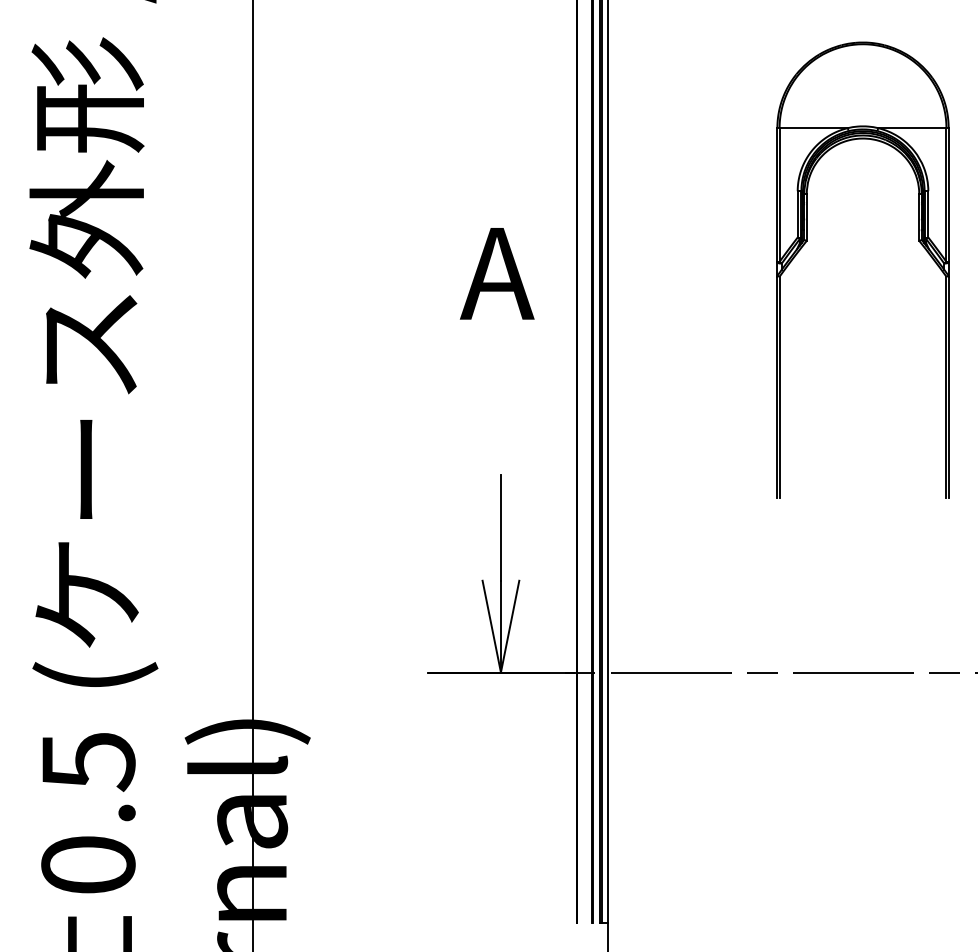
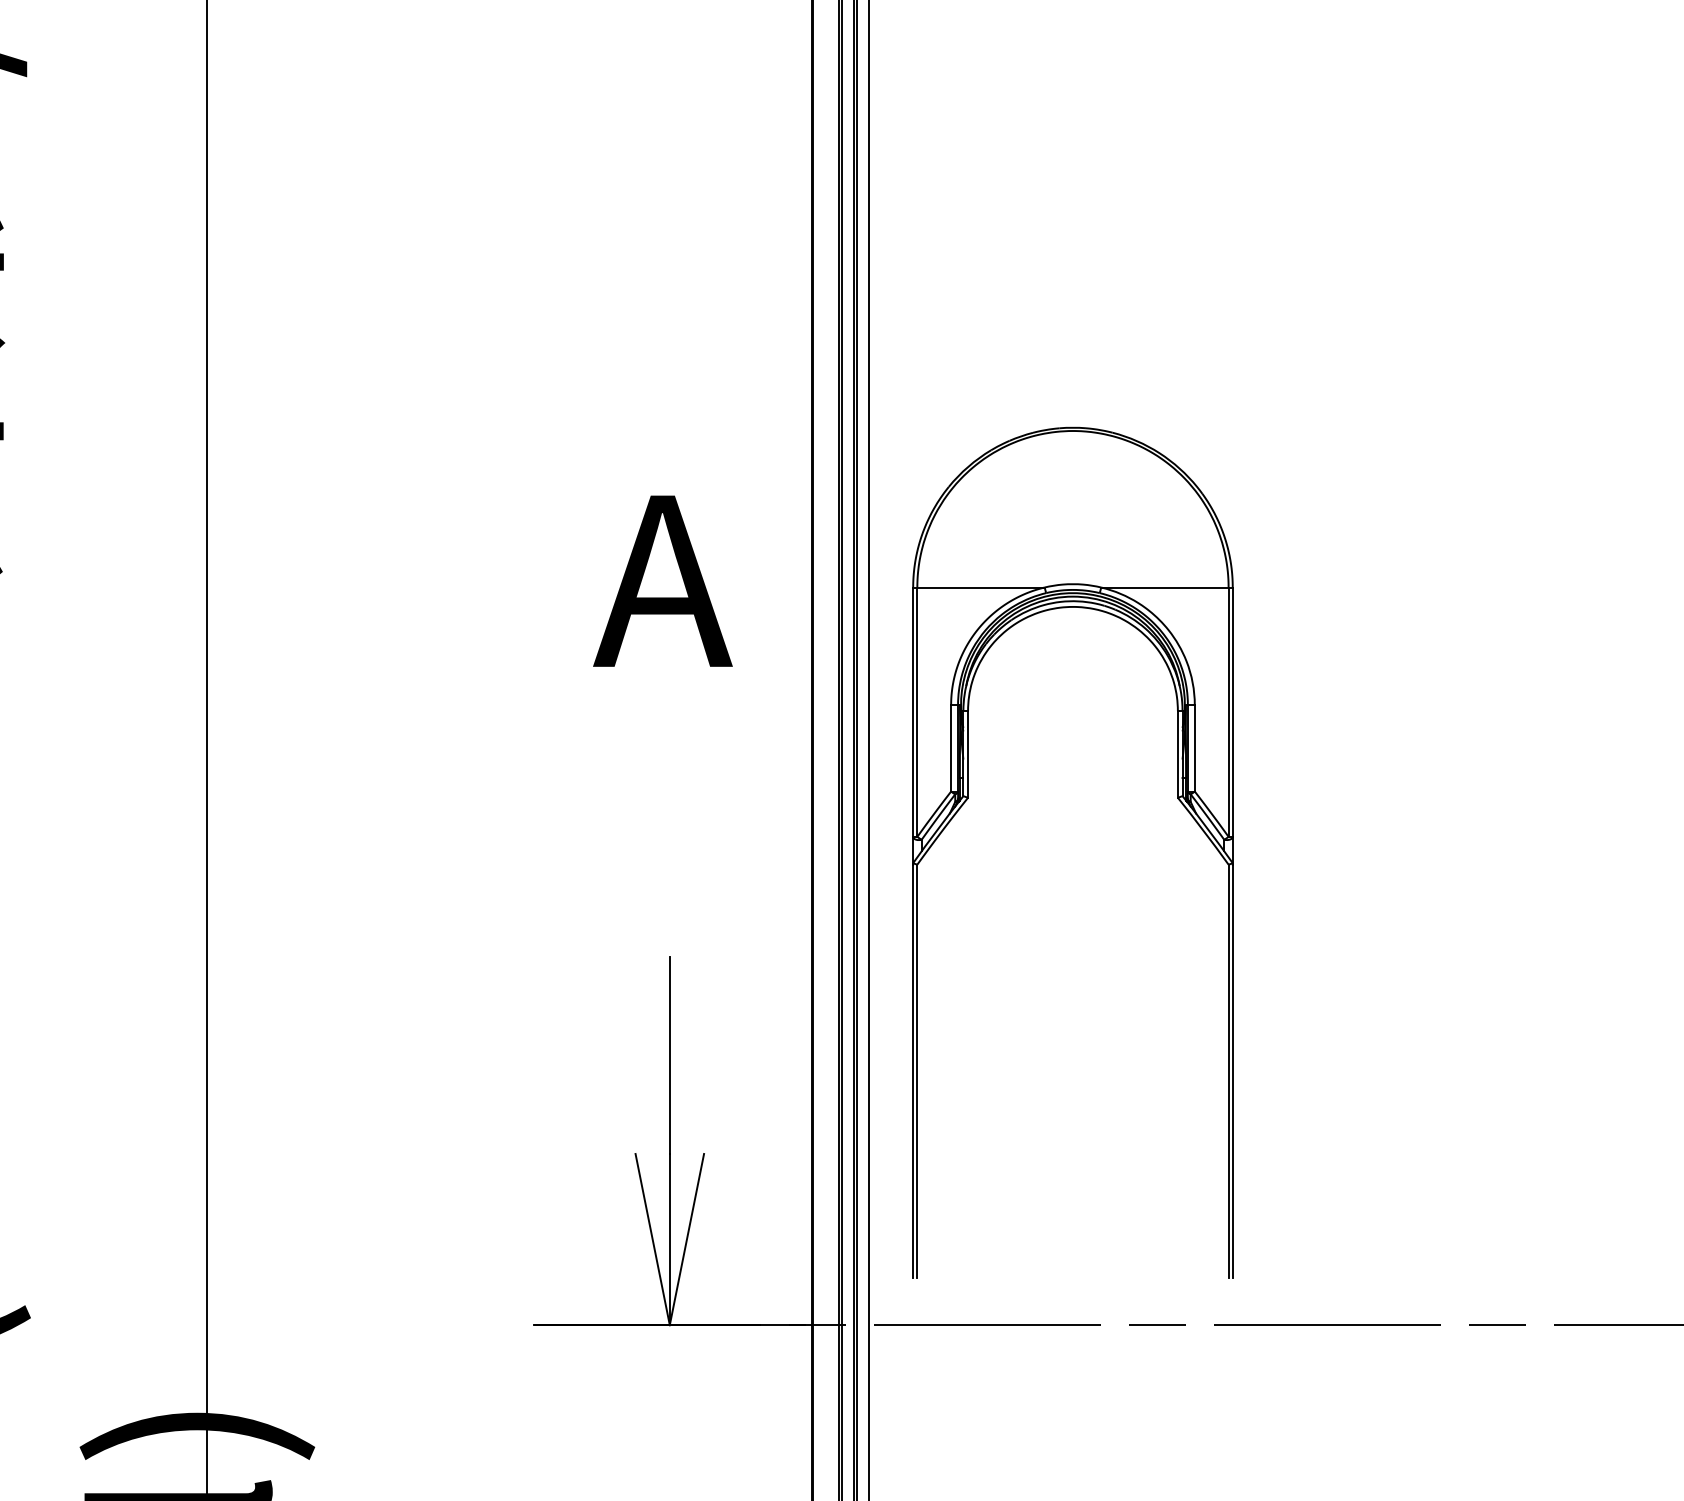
part: (807, 241) -> (969, 798), moved

